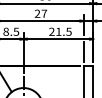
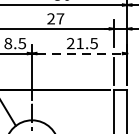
line: (58, 39) -> (79, 54), solid -> dashed

